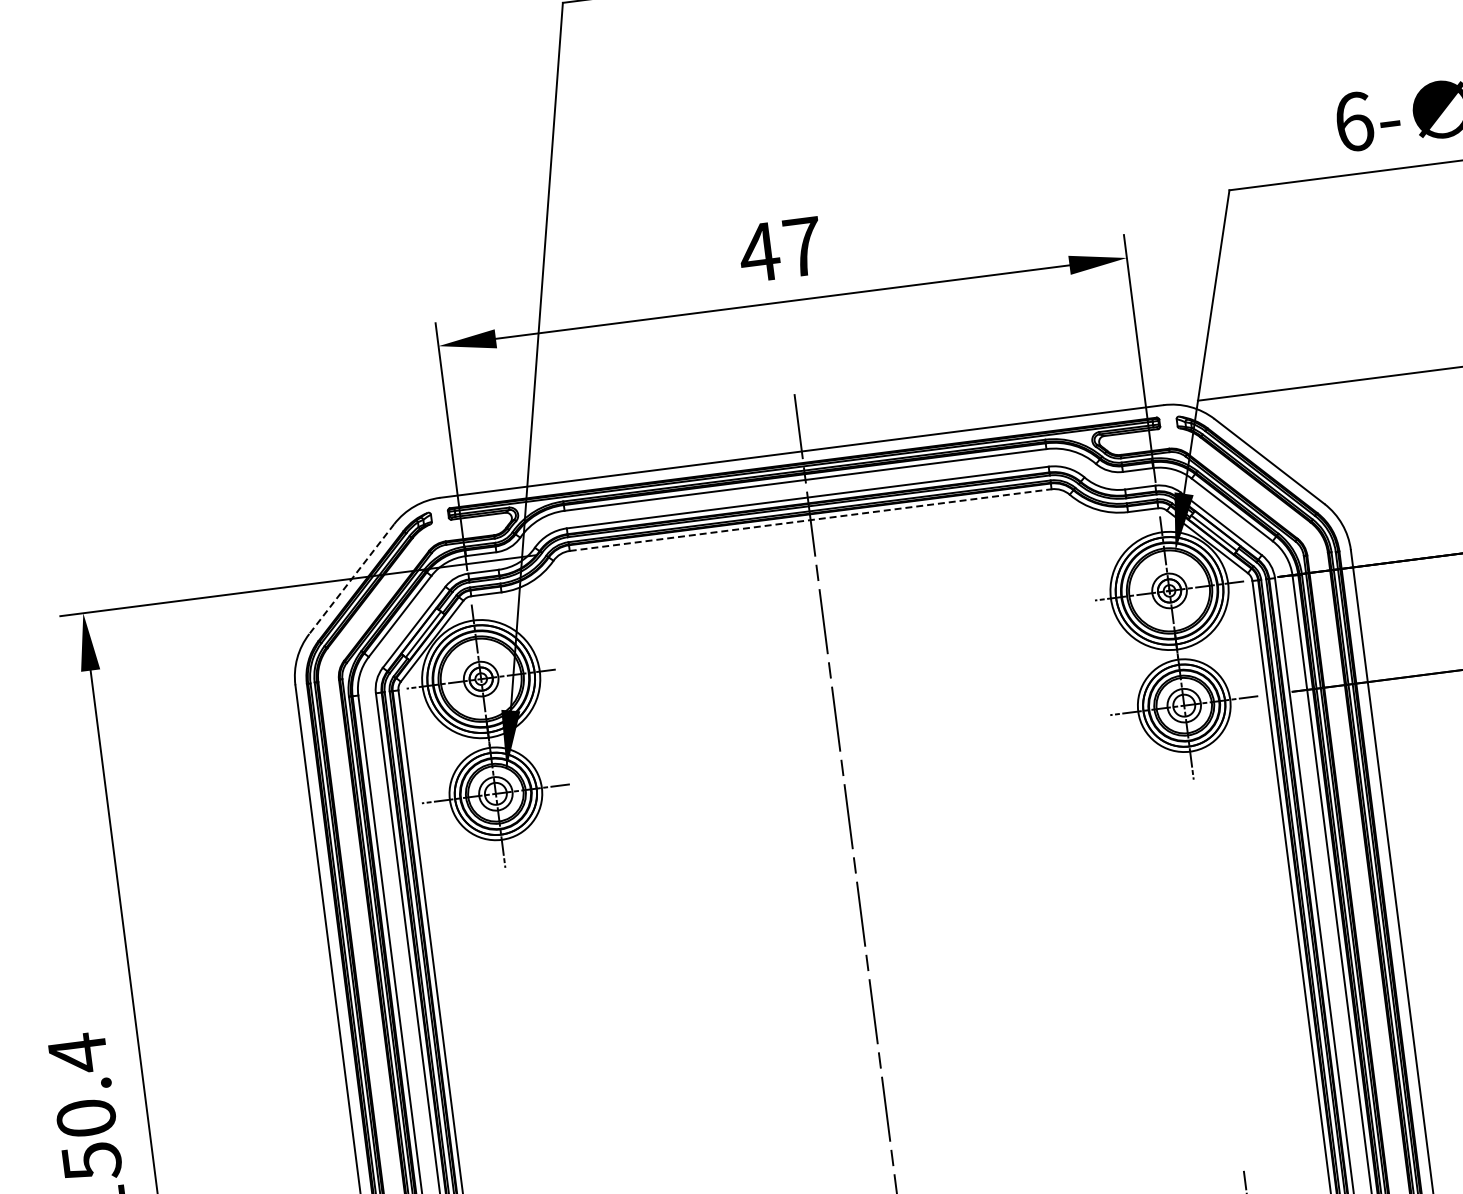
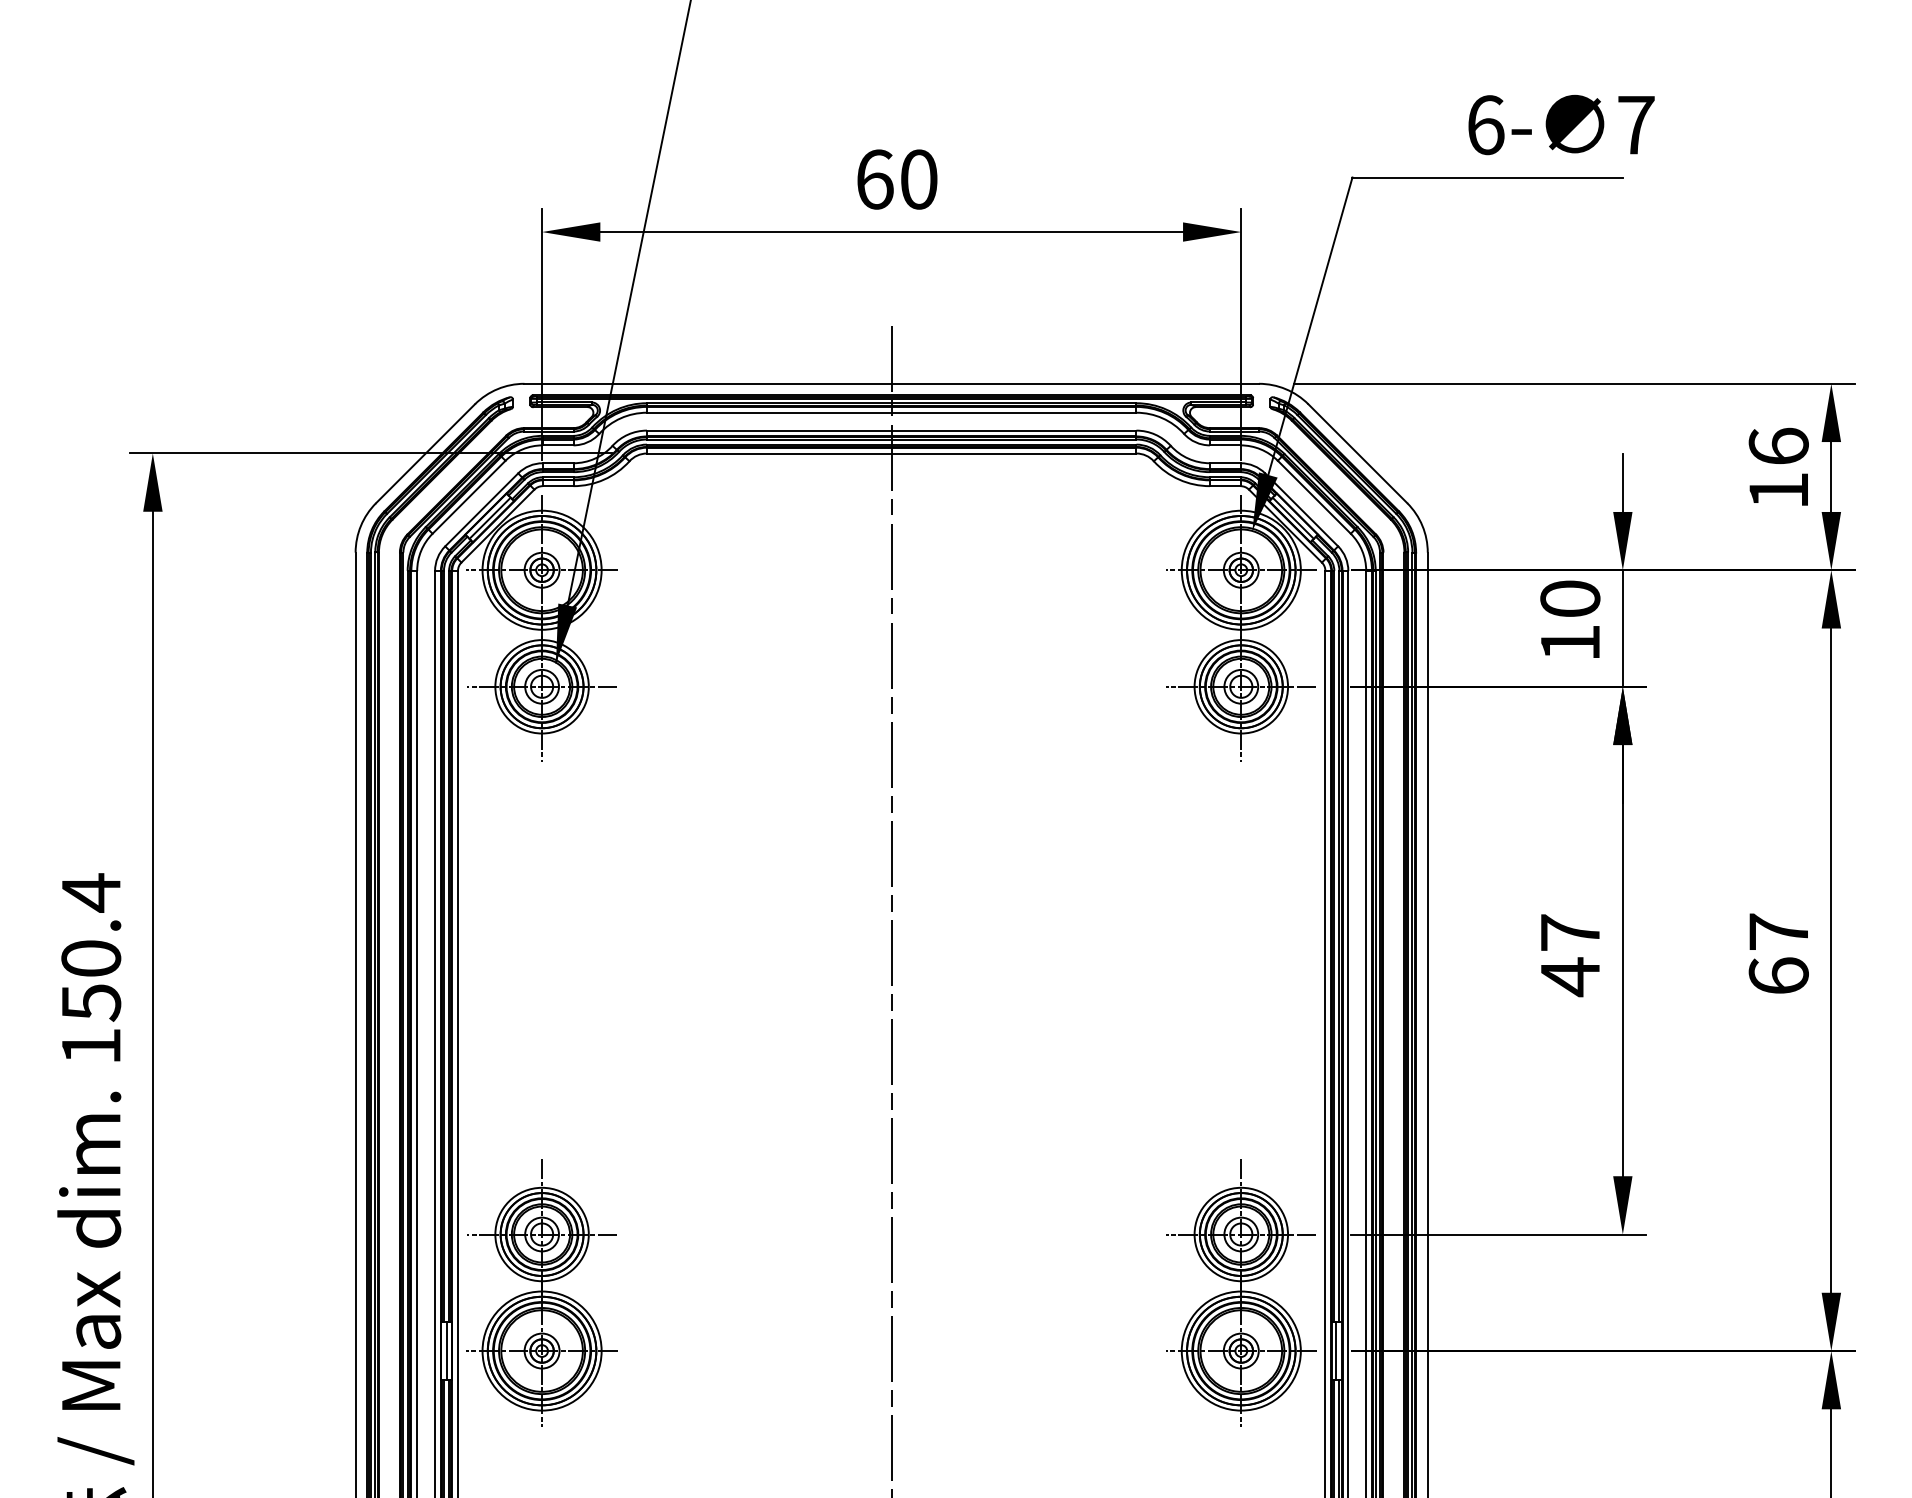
text: (779, 249) -> (895, 179), 47 -> 60
line: (810, 520) -> (891, 453), dashed -> solid
line: (351, 578) -> (425, 453), dashed -> solid

